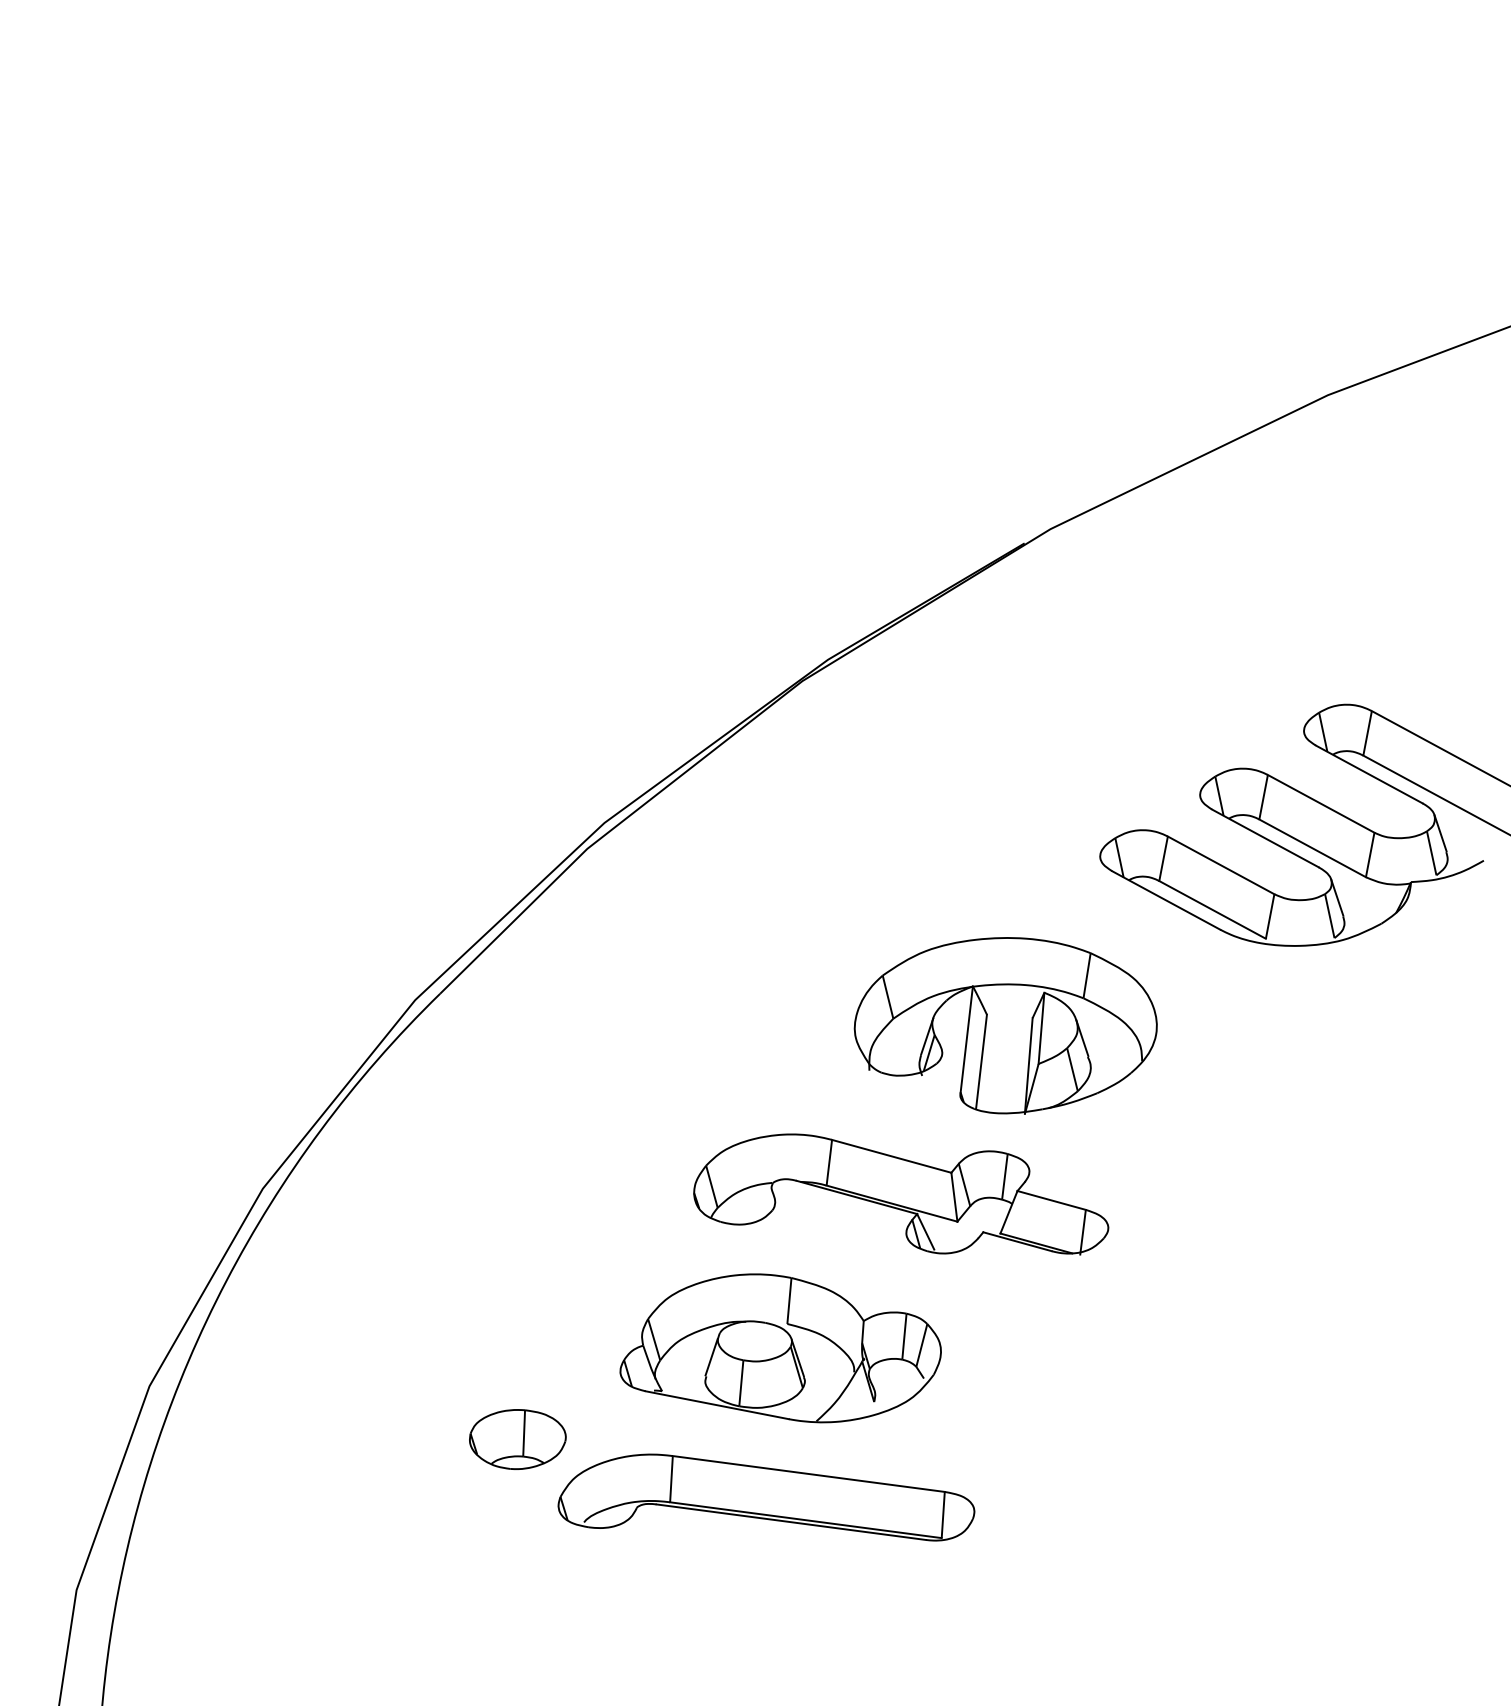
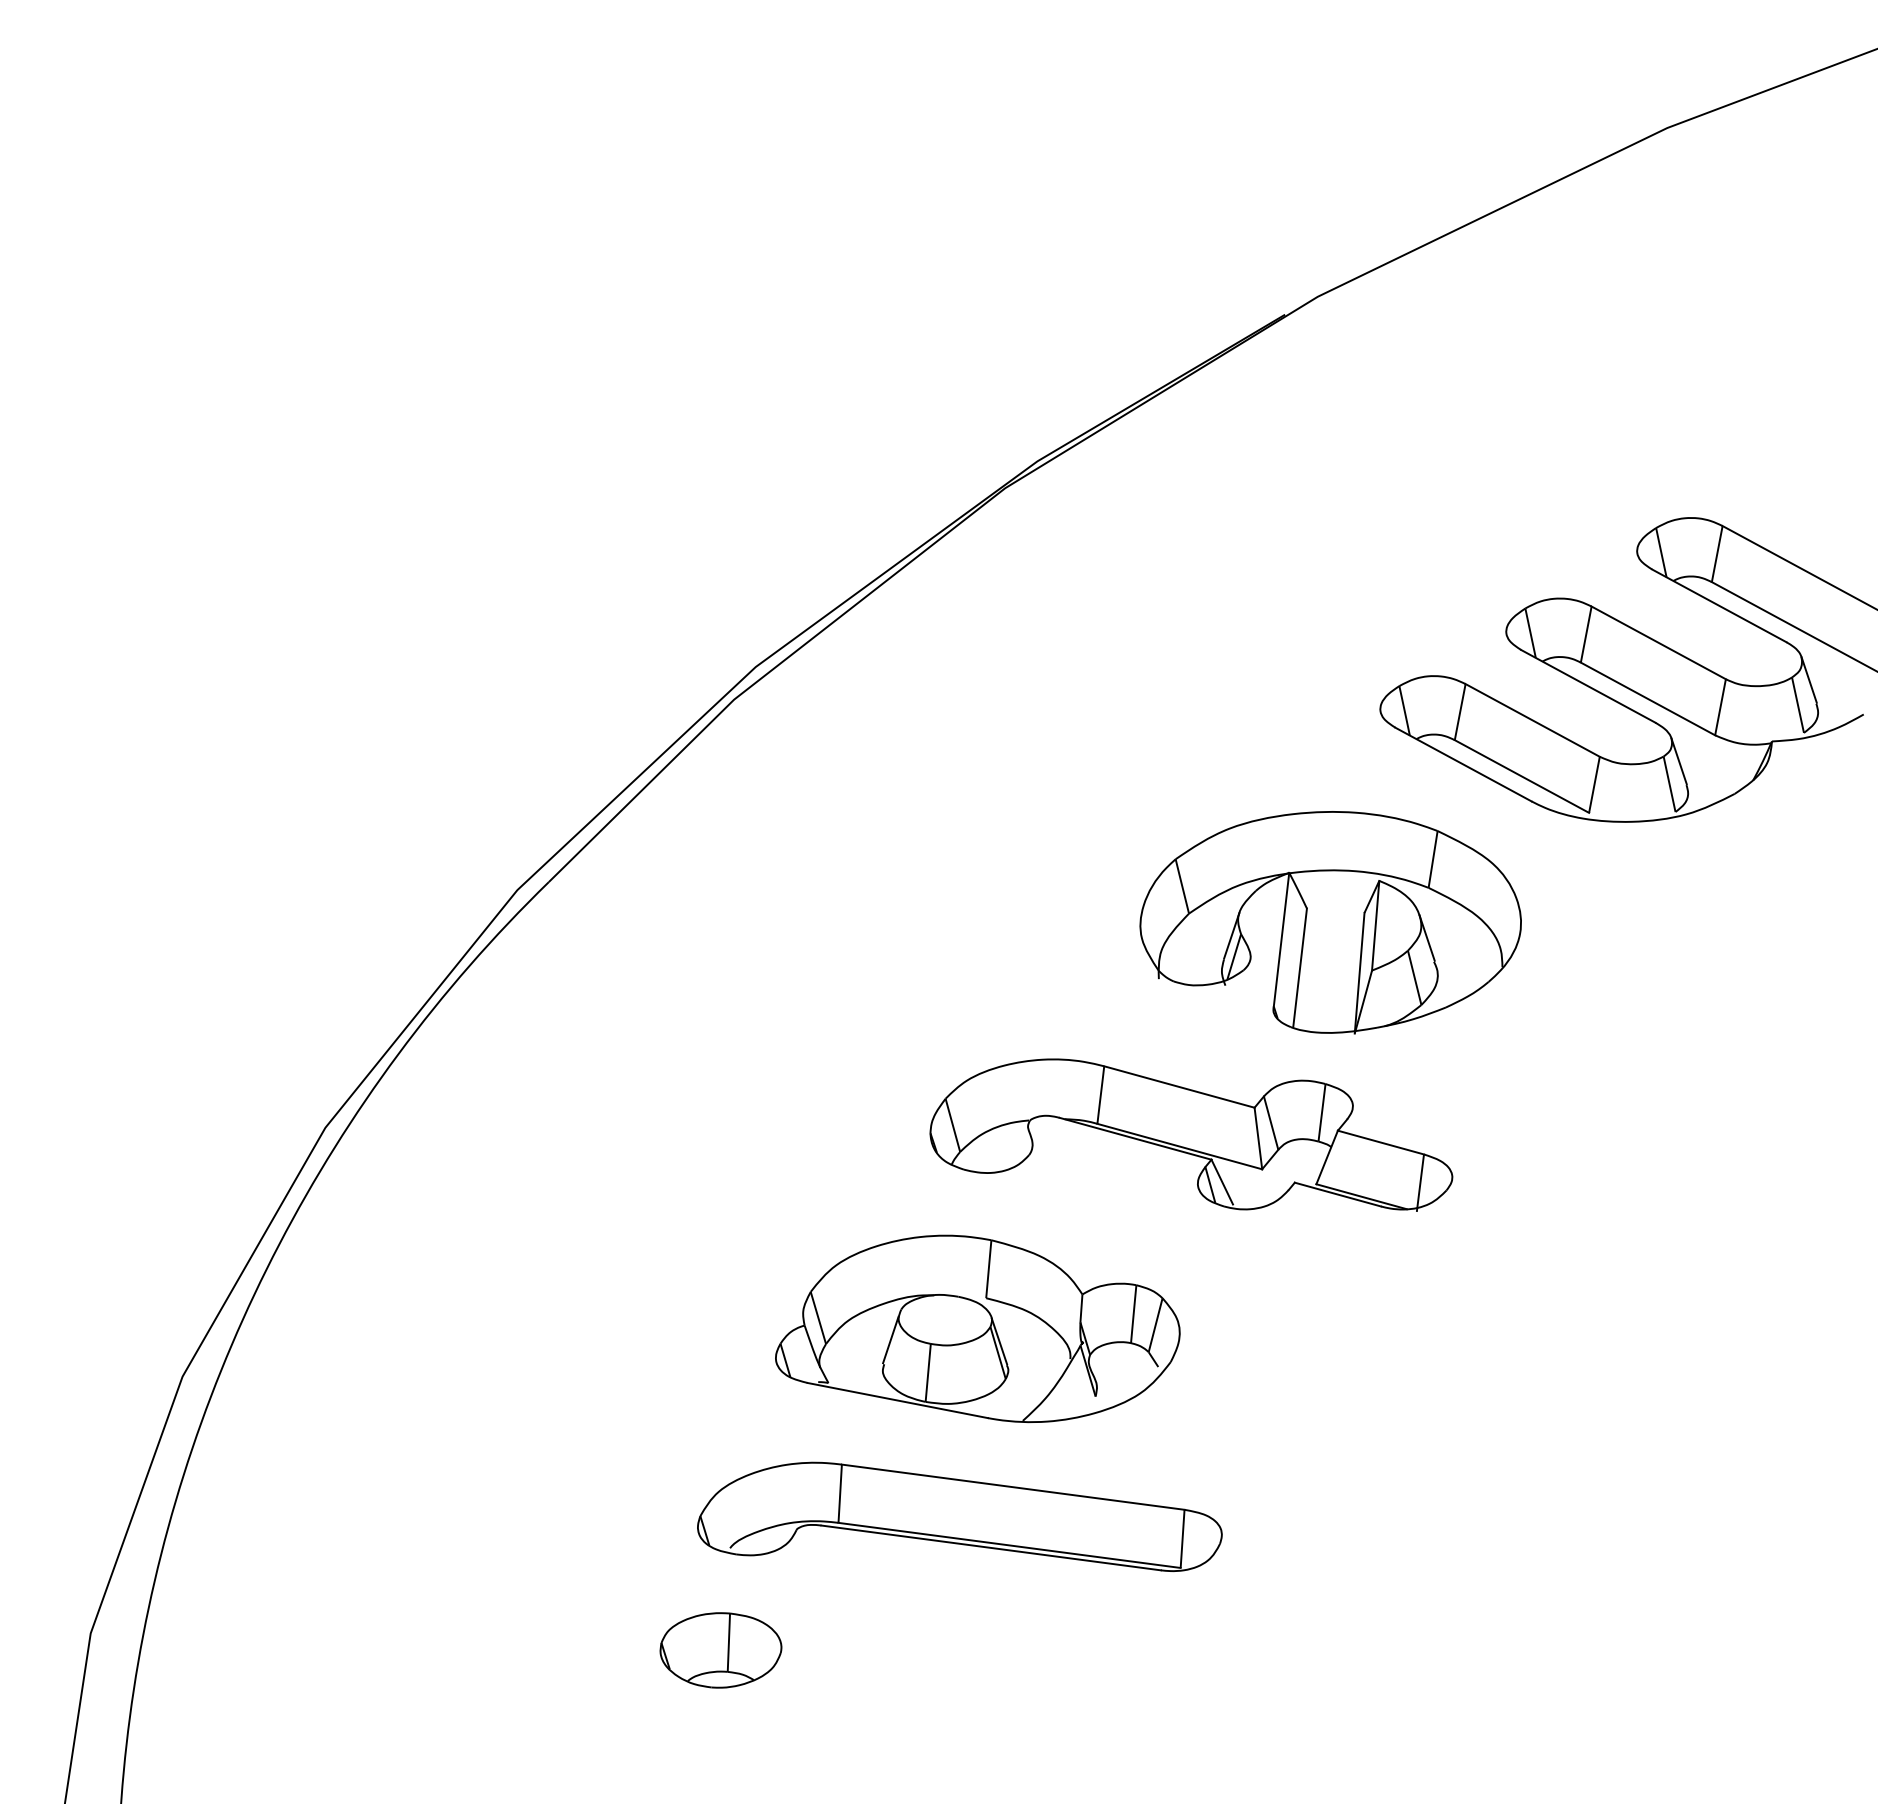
part: (1005, 1025) -> (1330, 922), moved
part: (901, 1194) -> (1191, 1135), moved
part: (517, 1439) -> (720, 1650), moved

